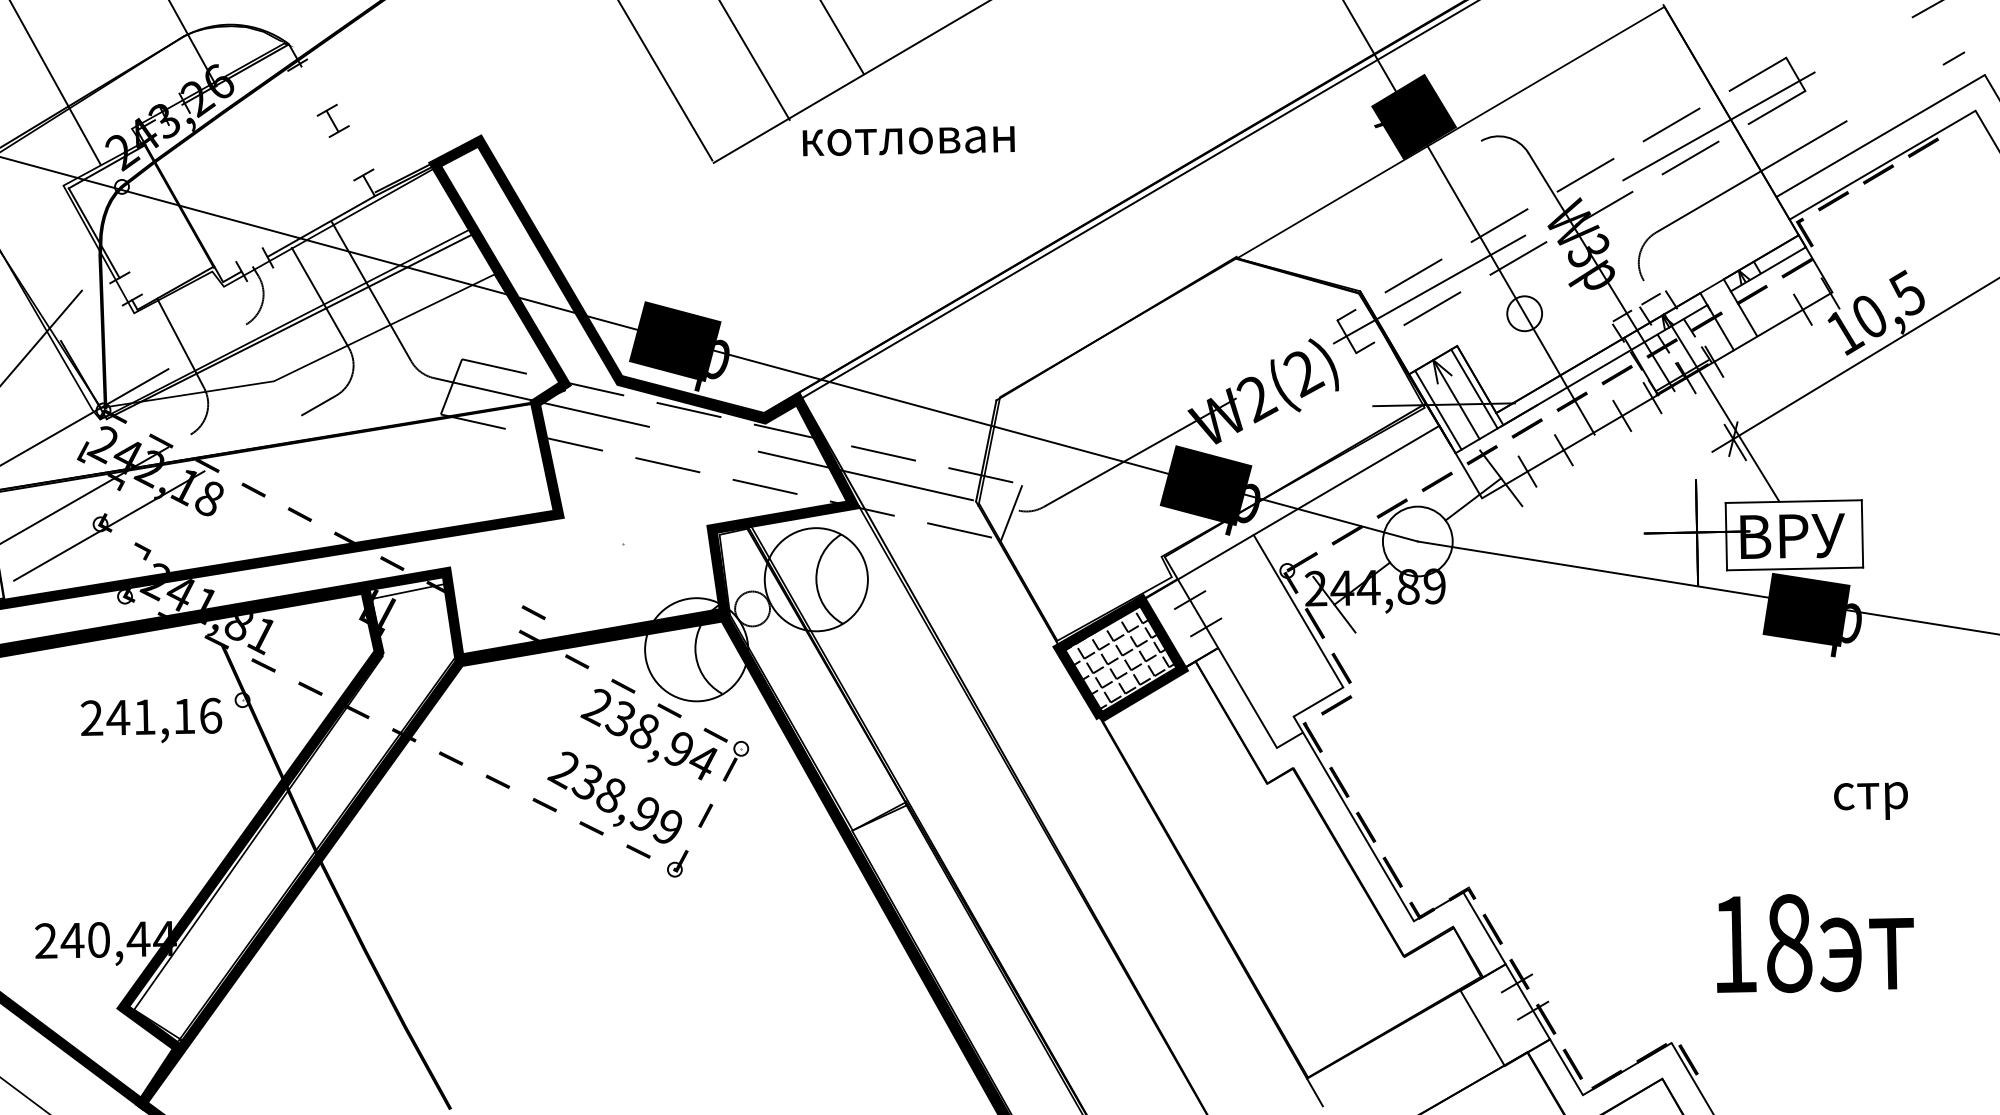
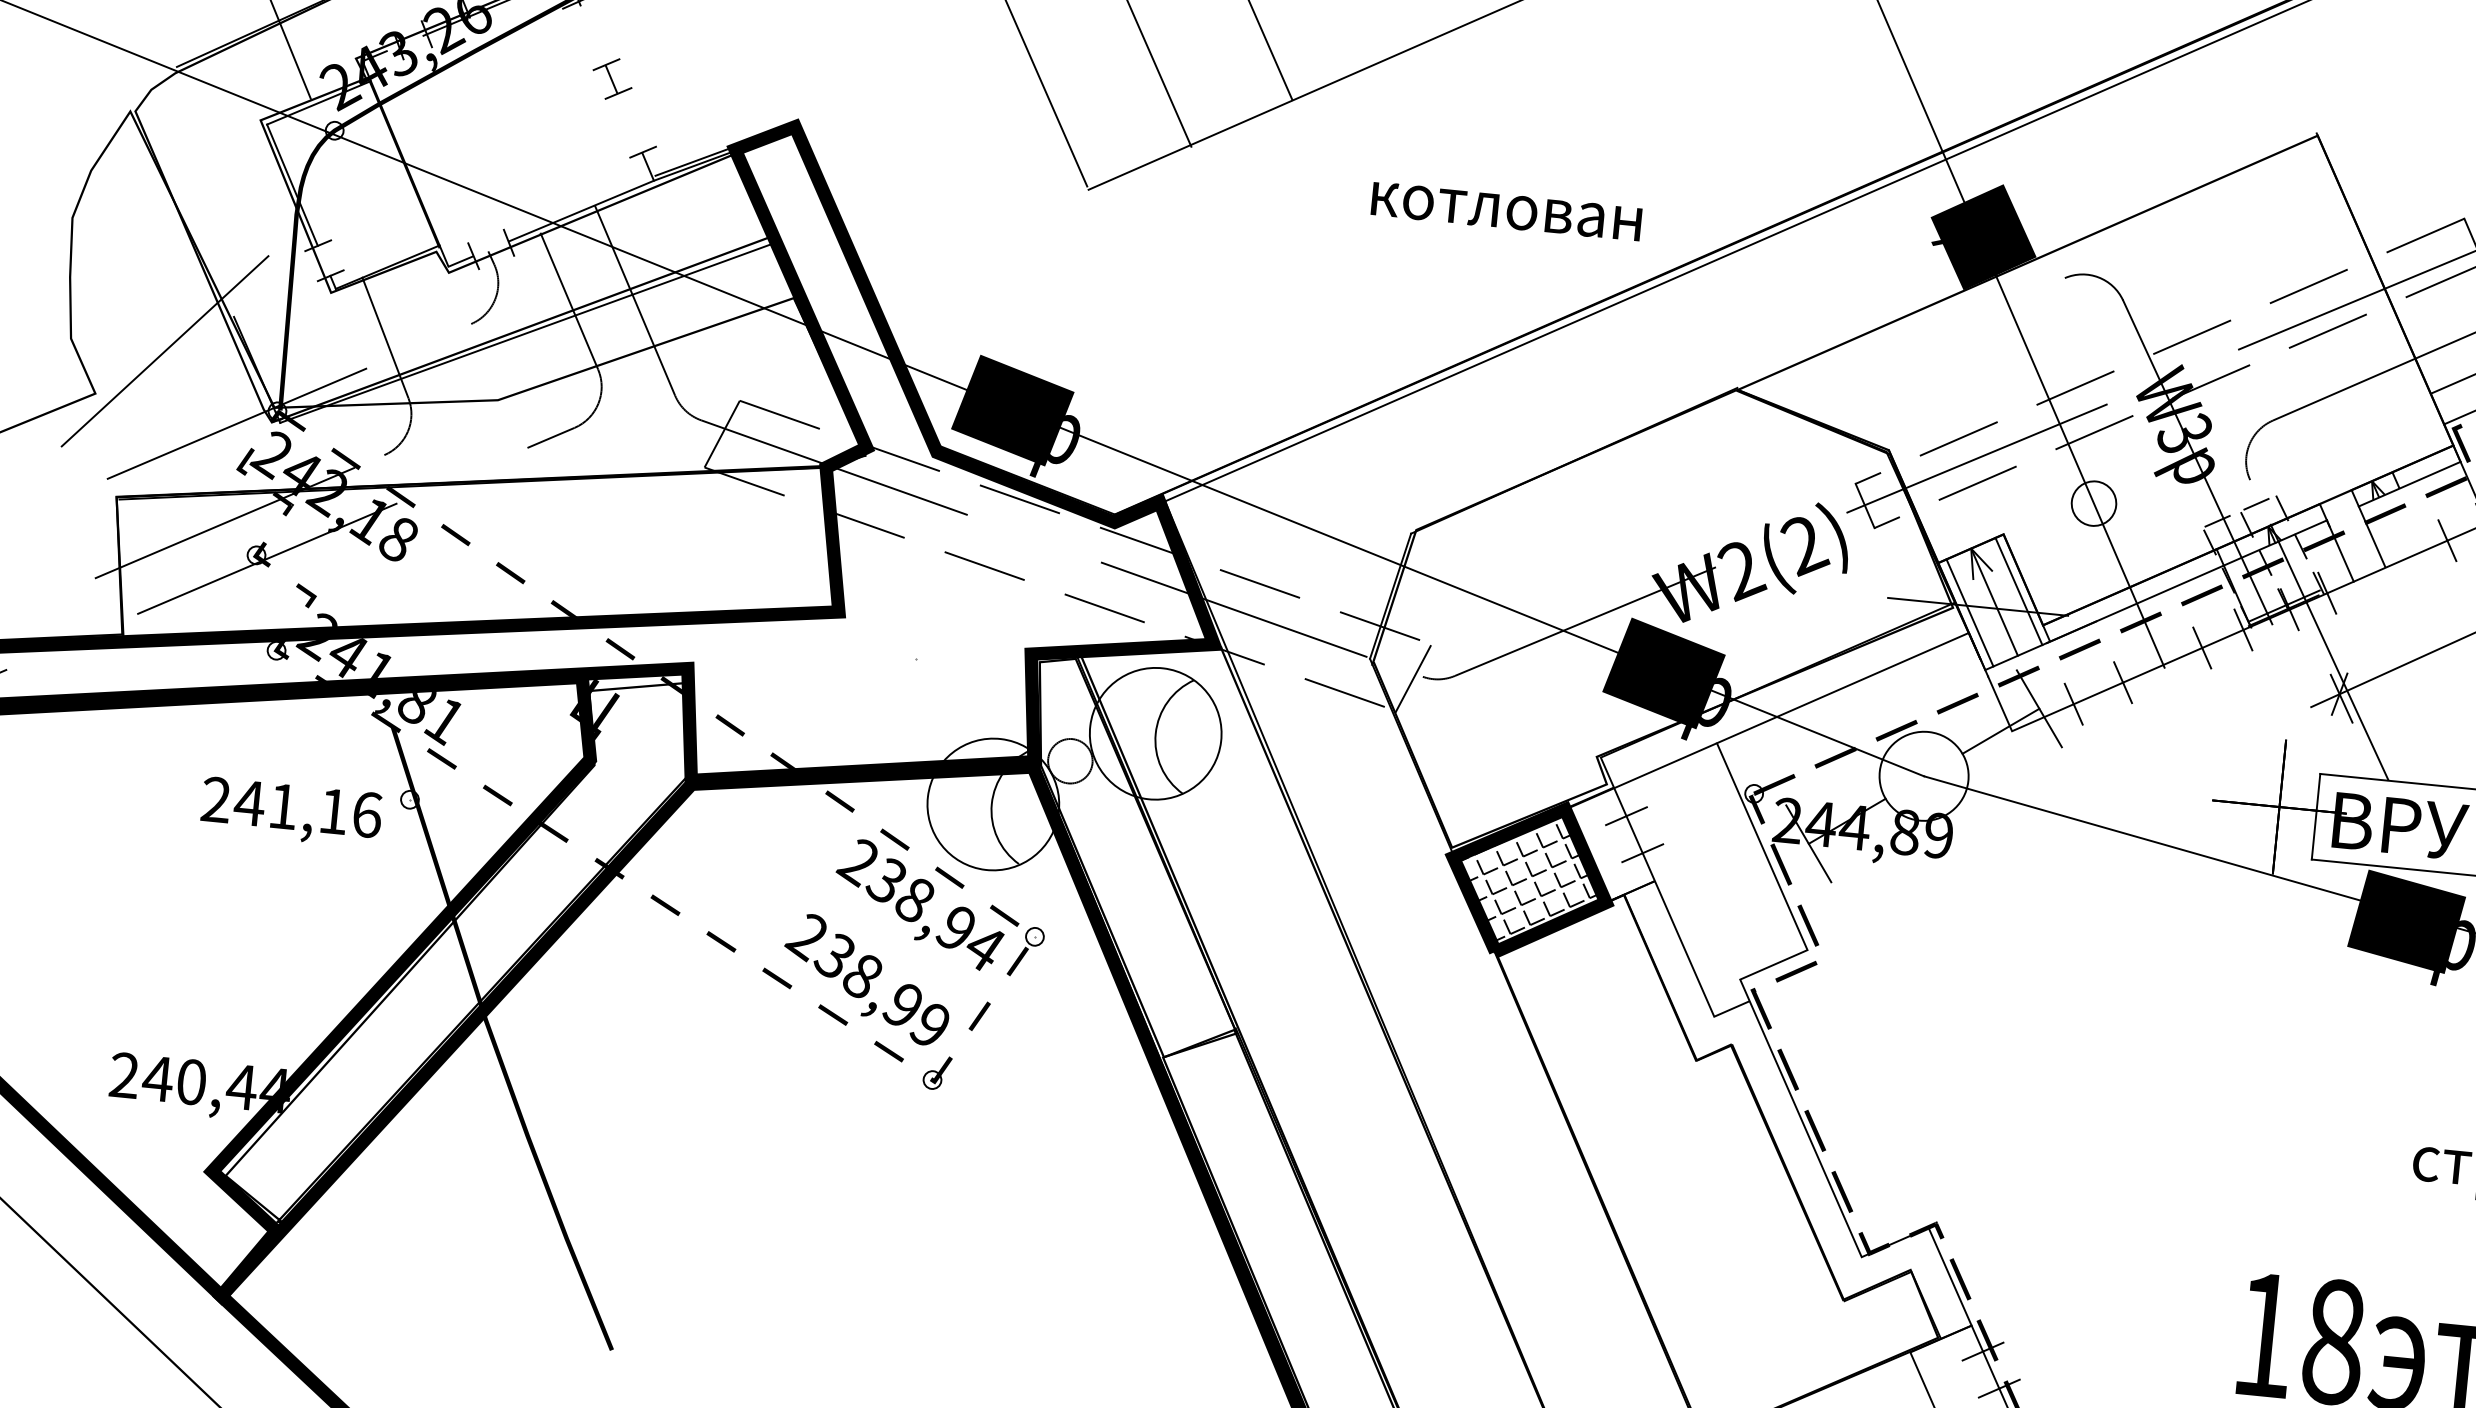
text: (908, 141) -> (1506, 212), moved
line: (533, 612) -> (729, 725), moved

